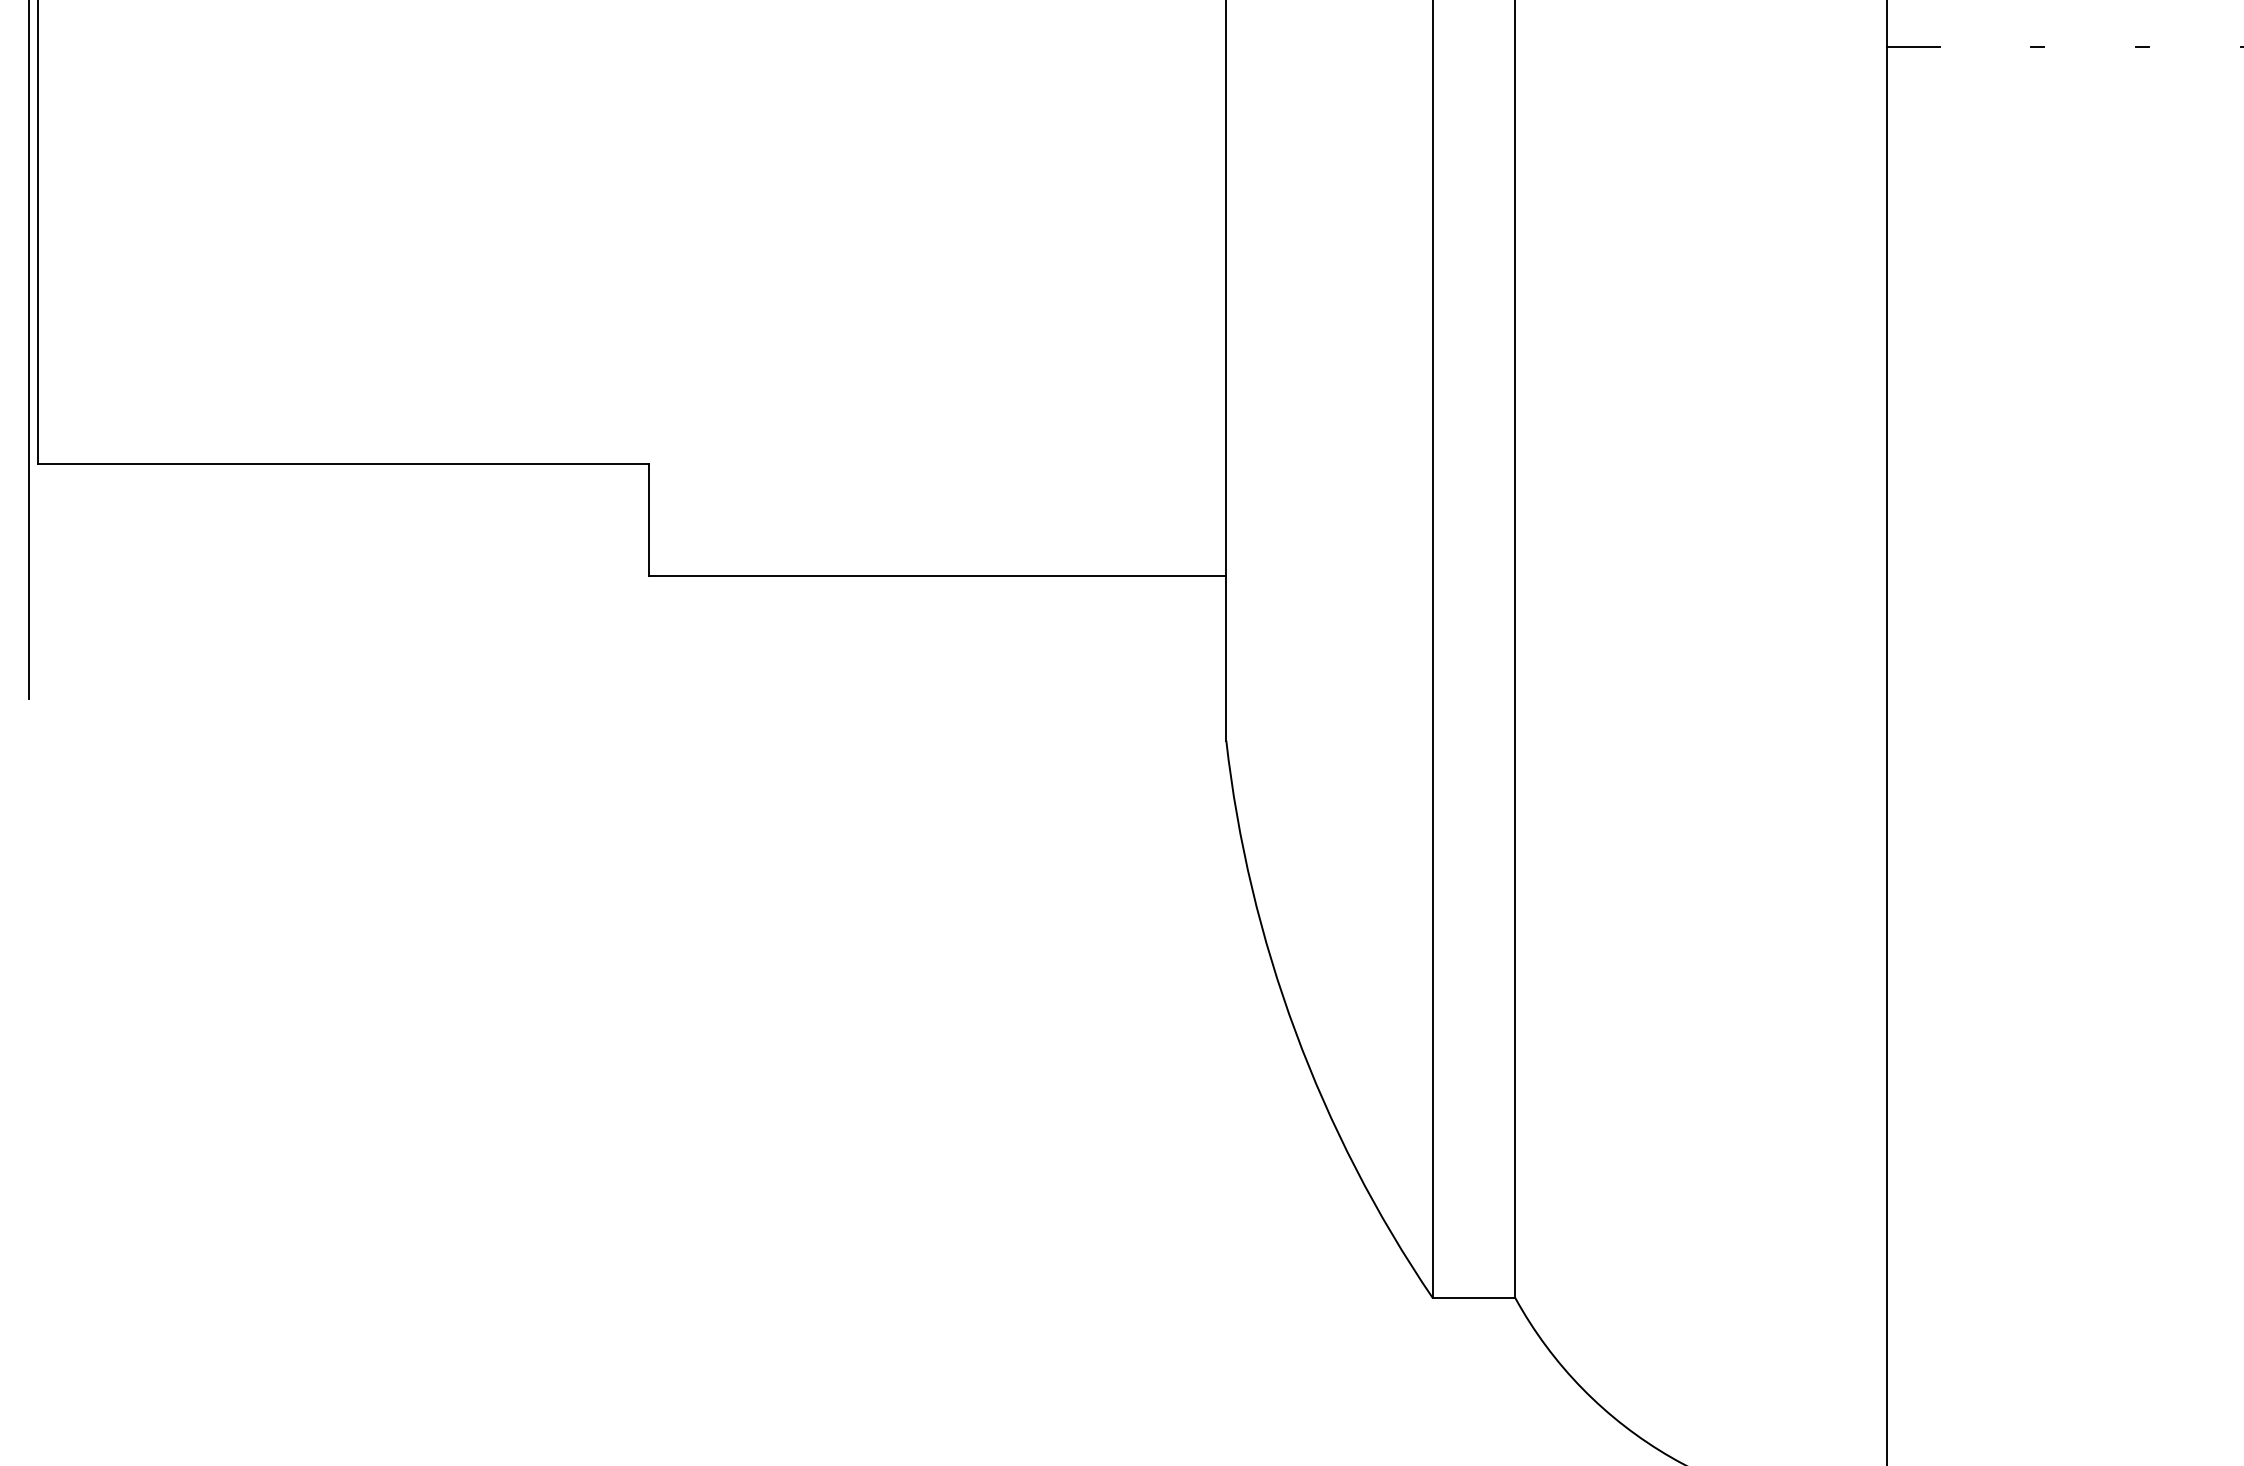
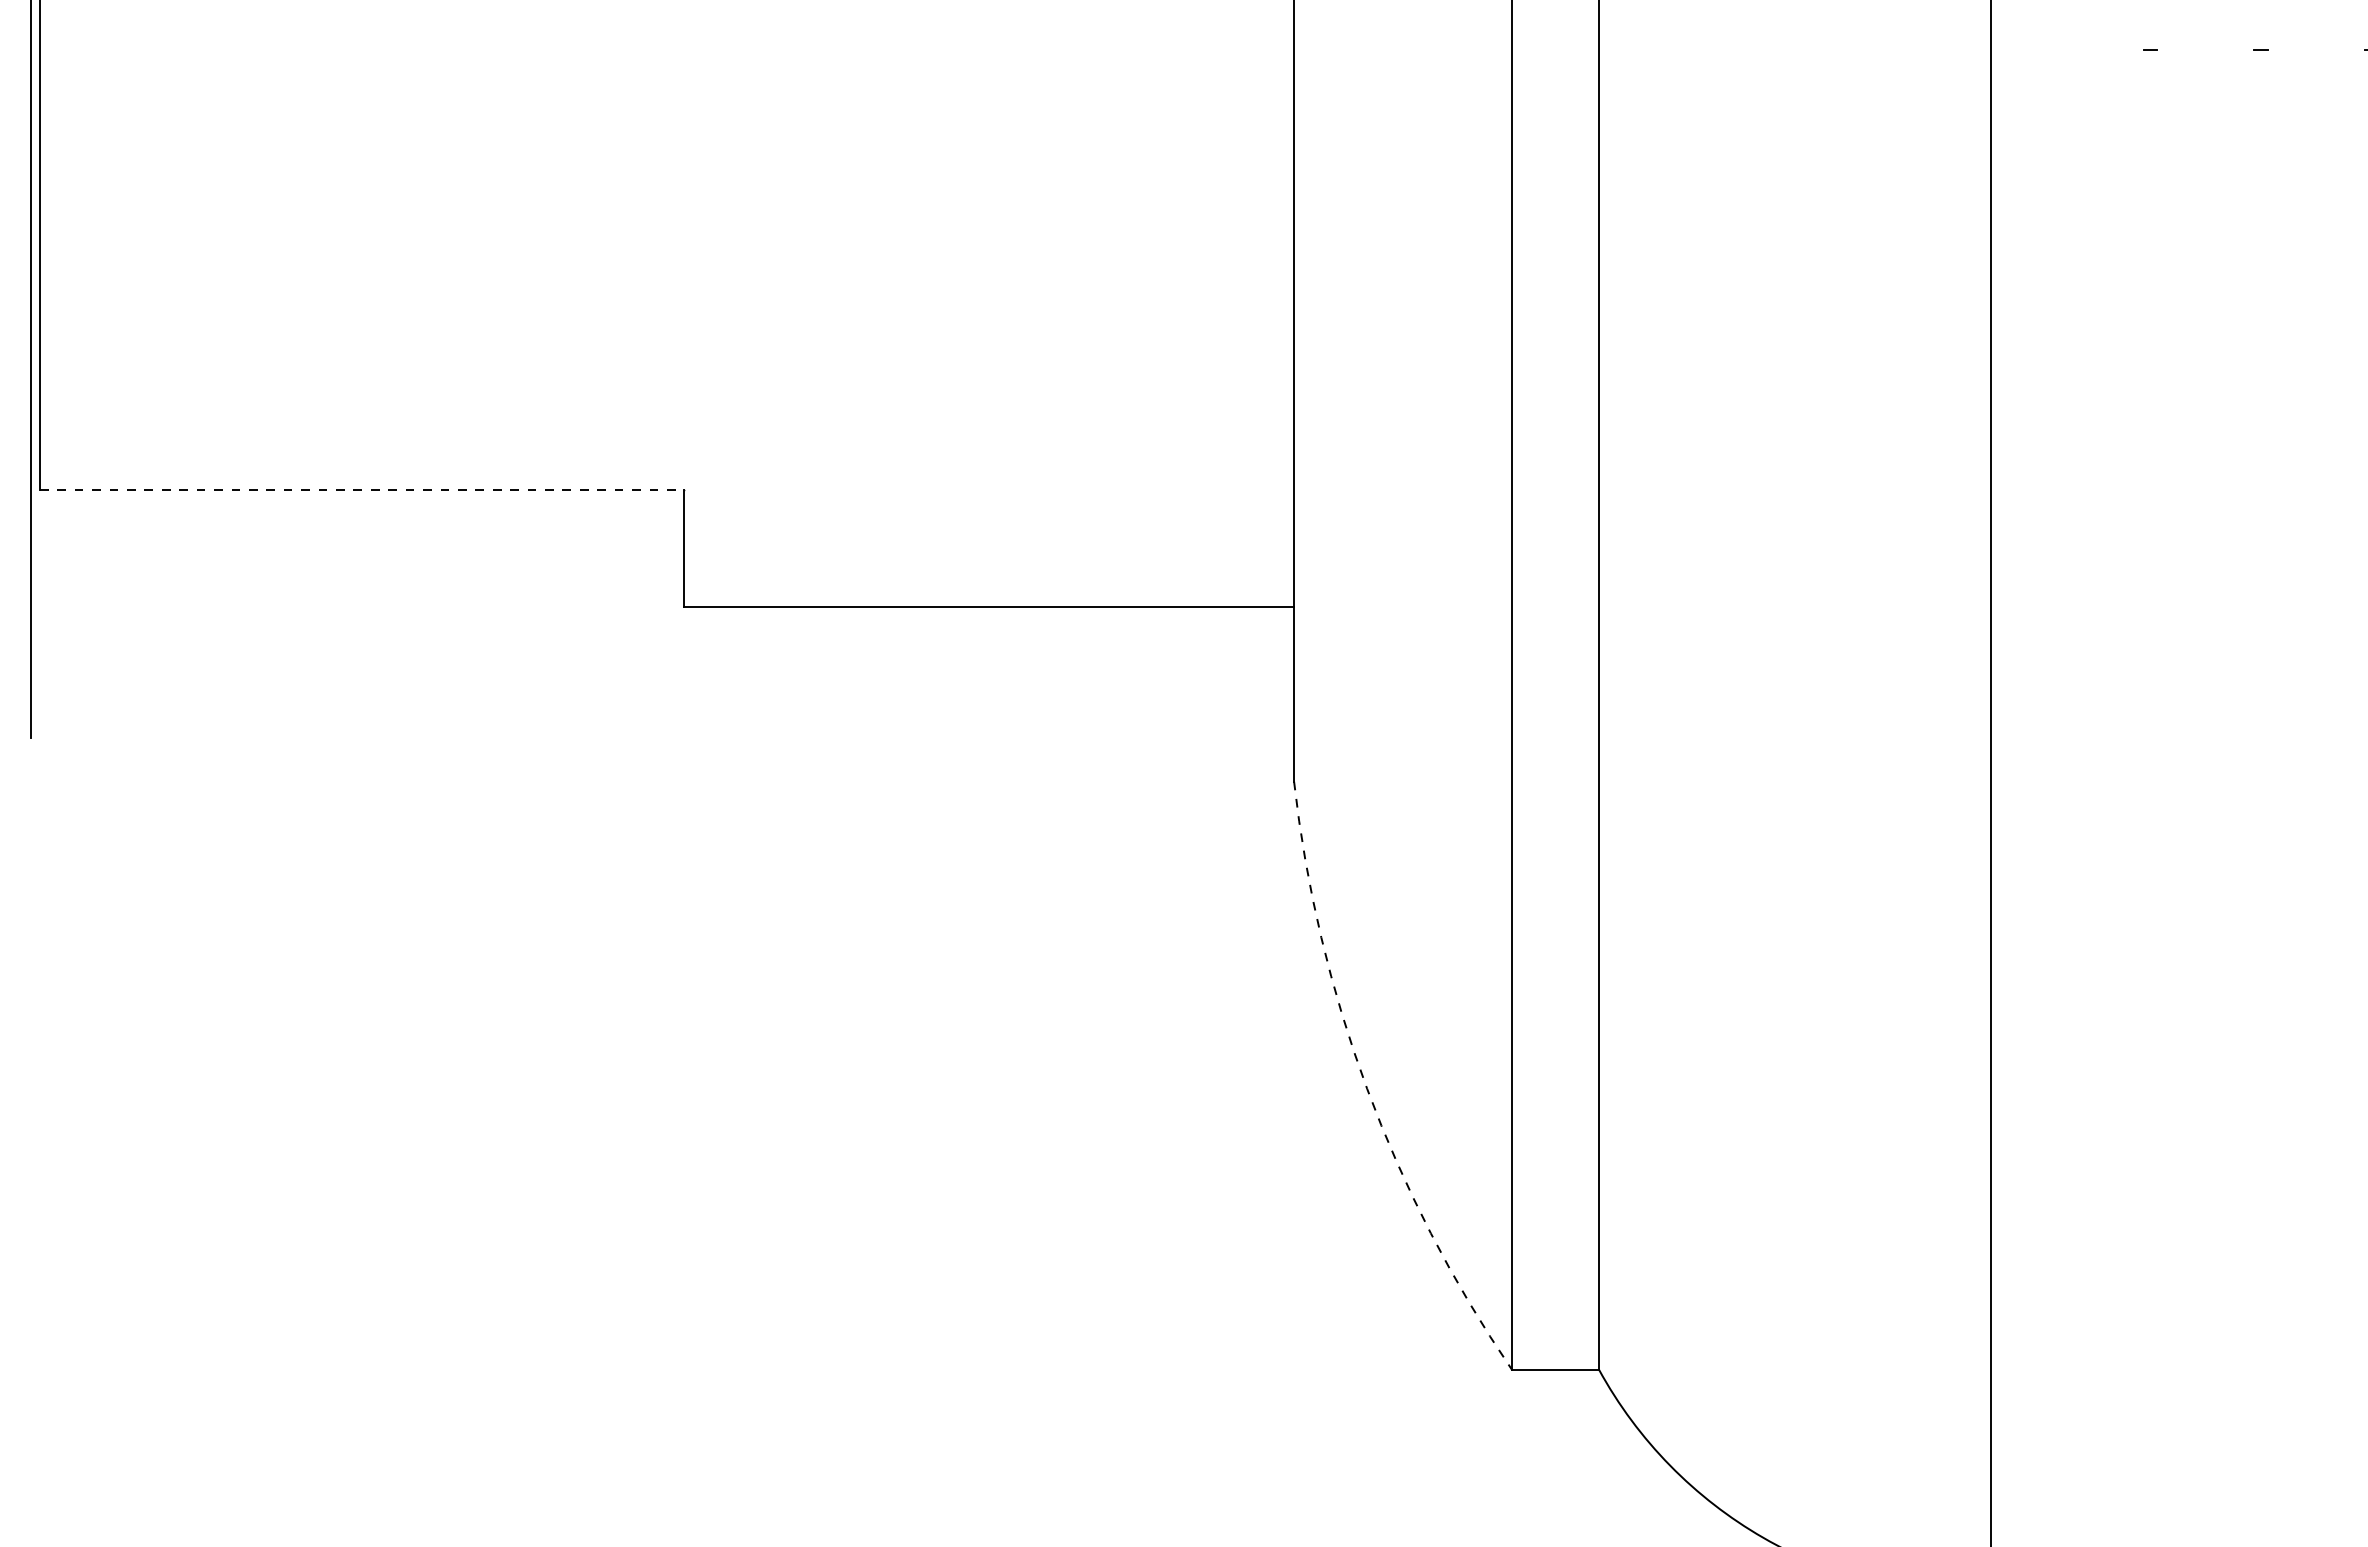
line: (1912, 47) -> (2018, 50), removed
line: (343, 464) -> (362, 490), solid -> dashed
arc: (1295, 1031) -> (1367, 1088), solid -> dashed

